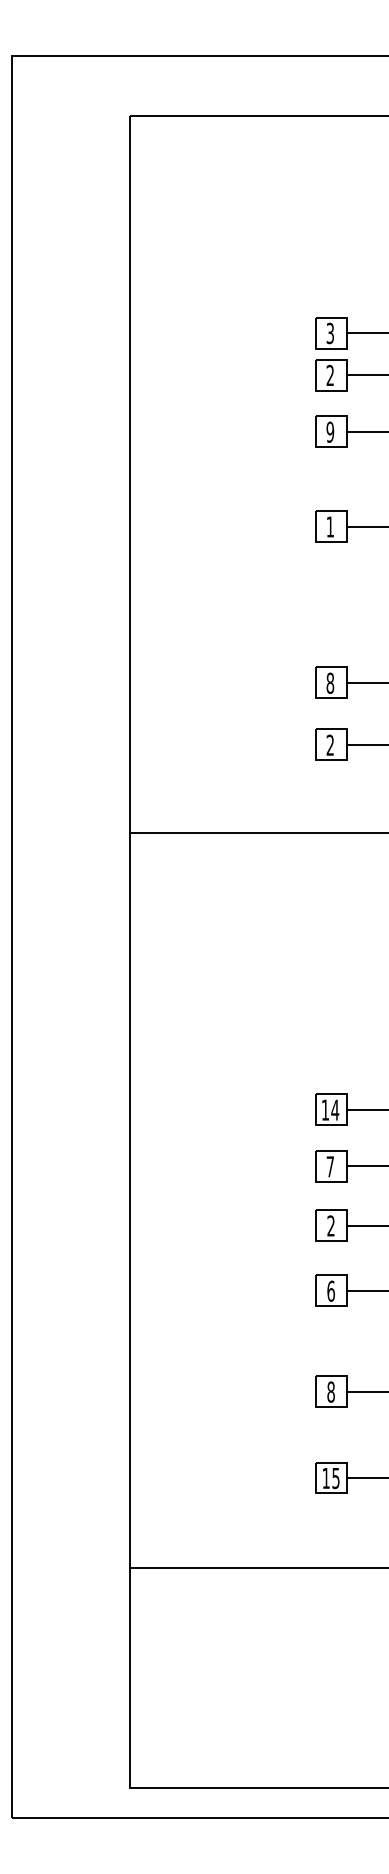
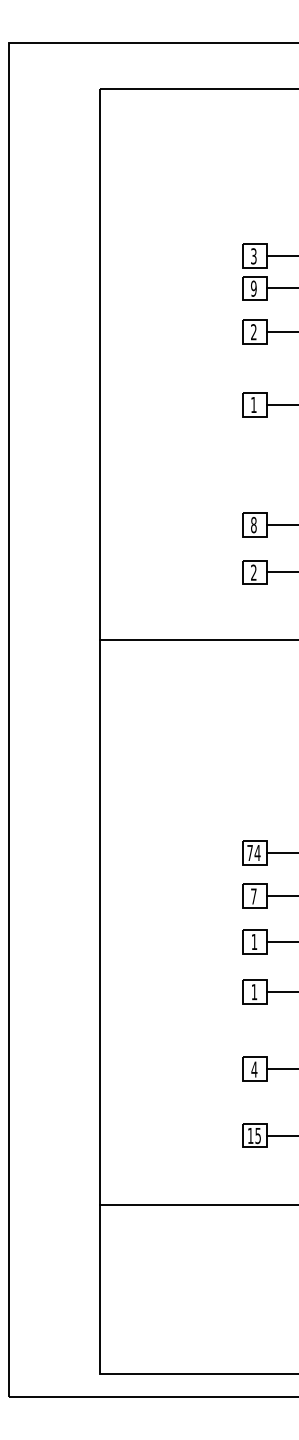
text: (330, 375) -> (253, 288), 2 -> 9
text: (330, 431) -> (253, 331), 9 -> 2
text: (324, 1109) -> (249, 852), 14 -> 74
text: (330, 1225) -> (253, 941), 2 -> 1
text: (330, 1290) -> (253, 991), 6 -> 1
text: (331, 1391) -> (254, 1069), 8 -> 4

